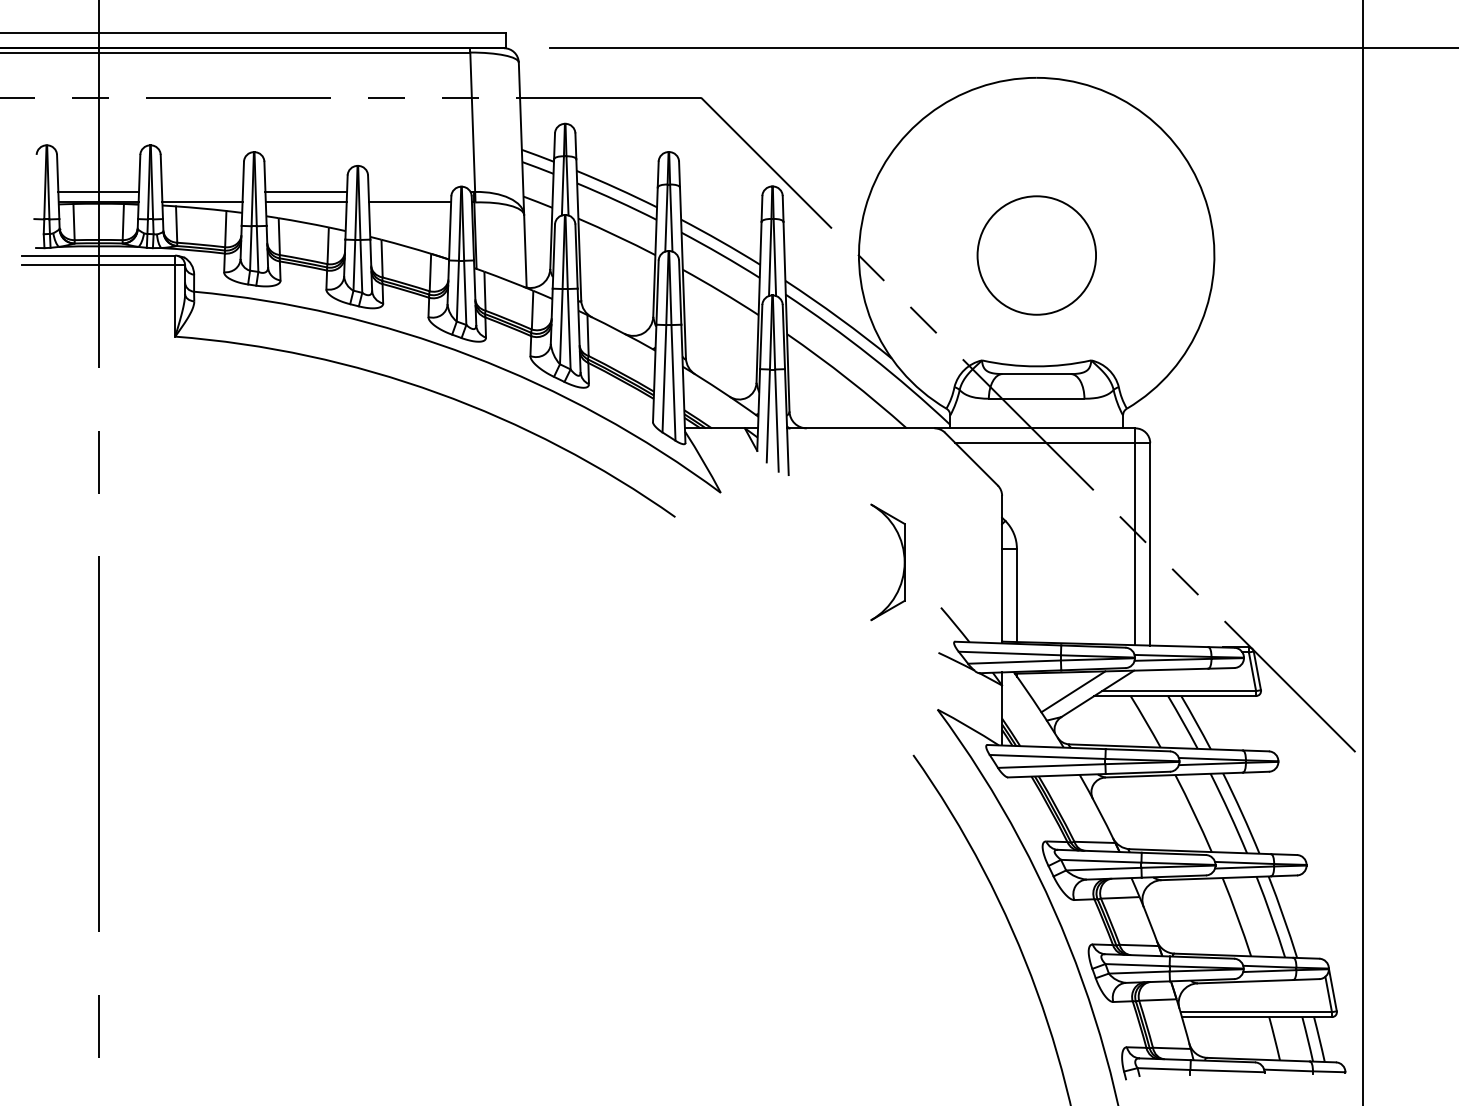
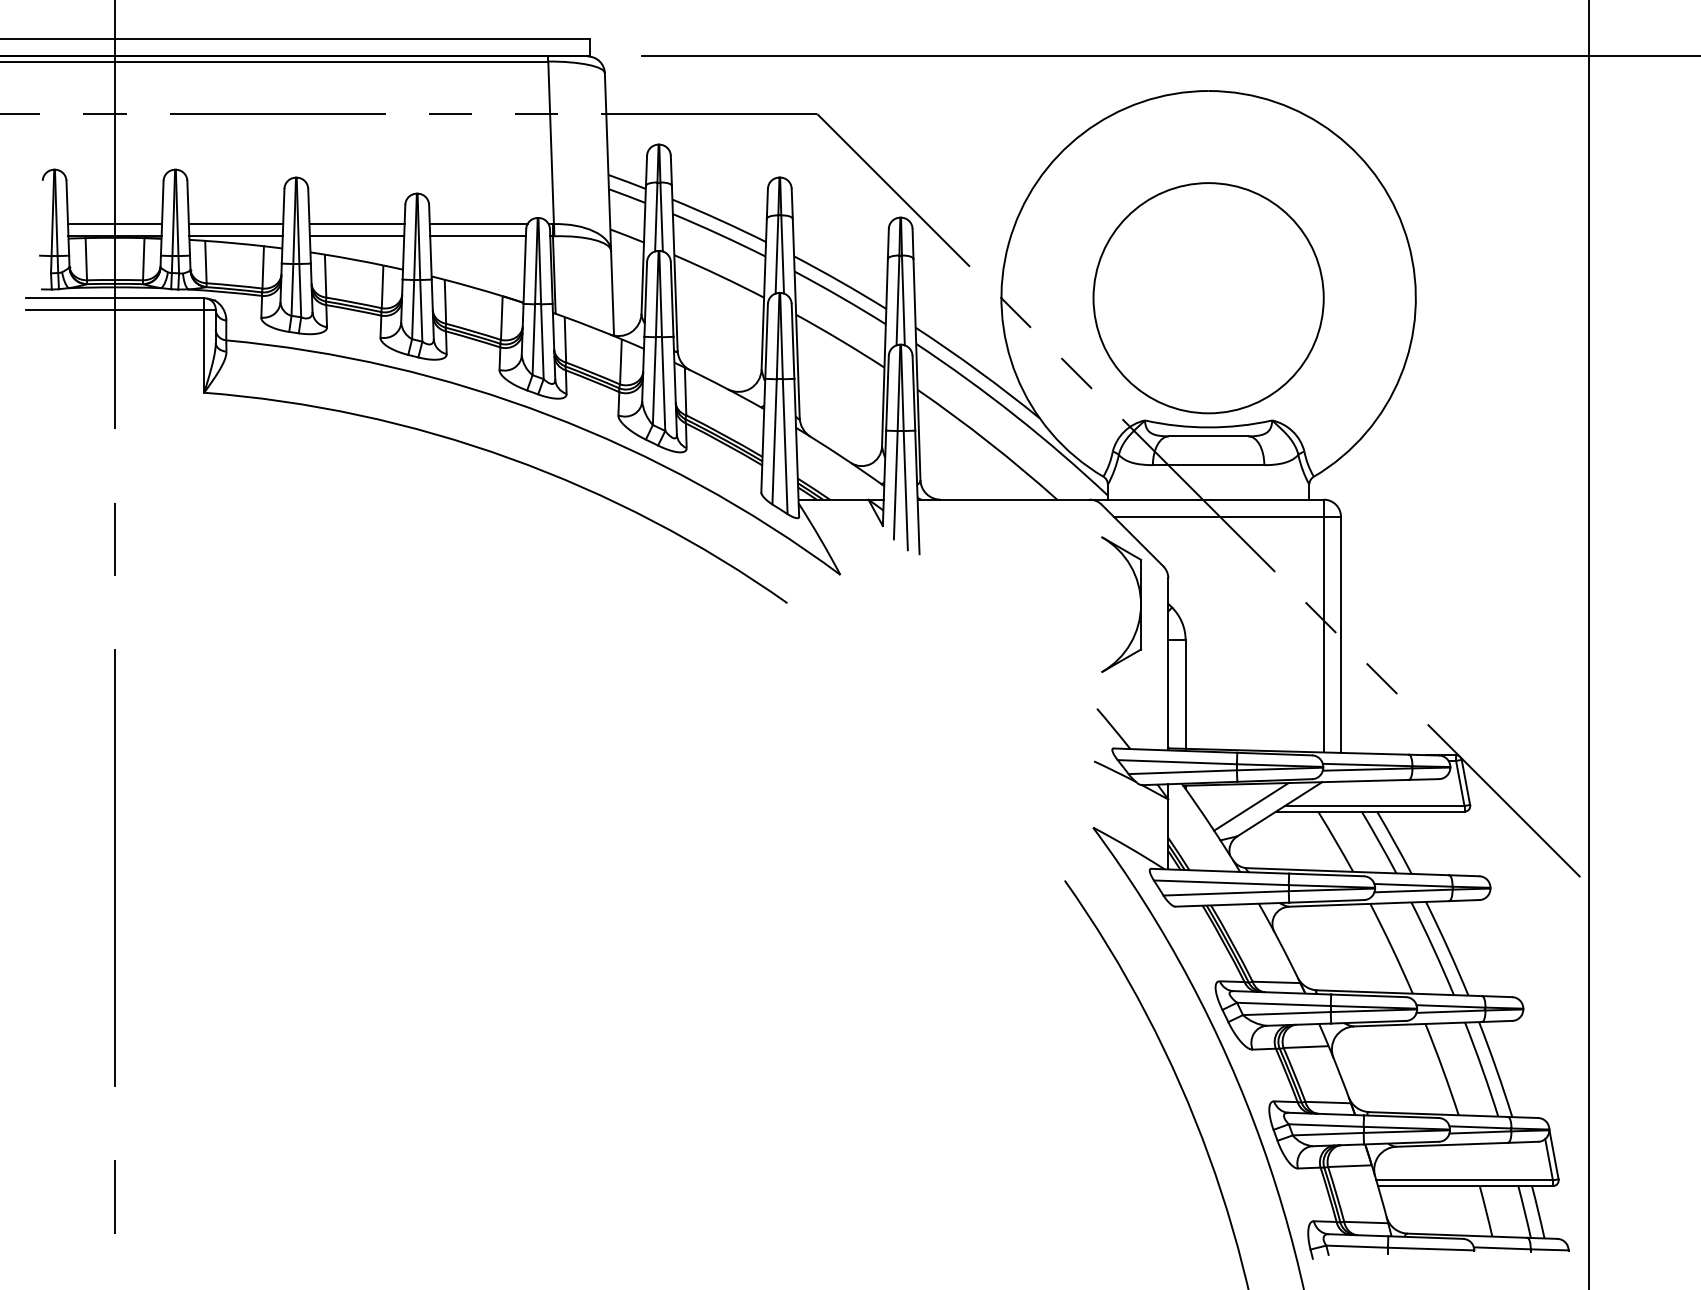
line: (202, 191) -> (236, 223), added
line: (410, 191) -> (478, 223), added
circle: (1036, 255) -> (1208, 298), size x1.67
part: (903, 562) -> (1139, 604), moved

